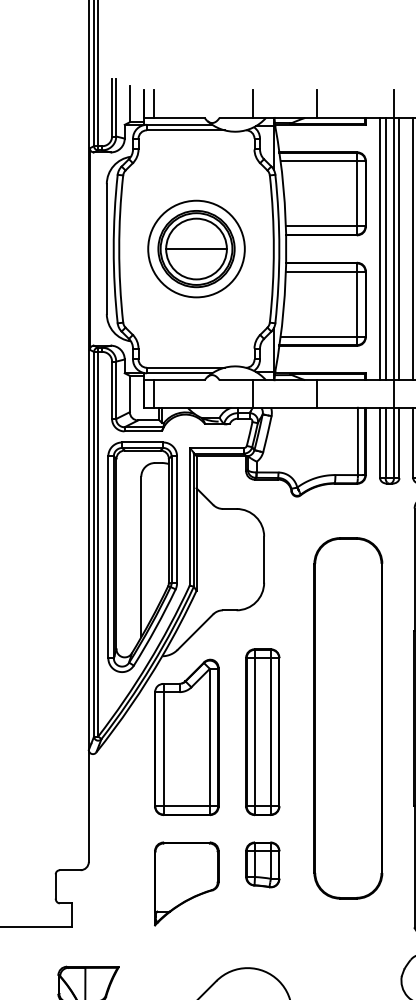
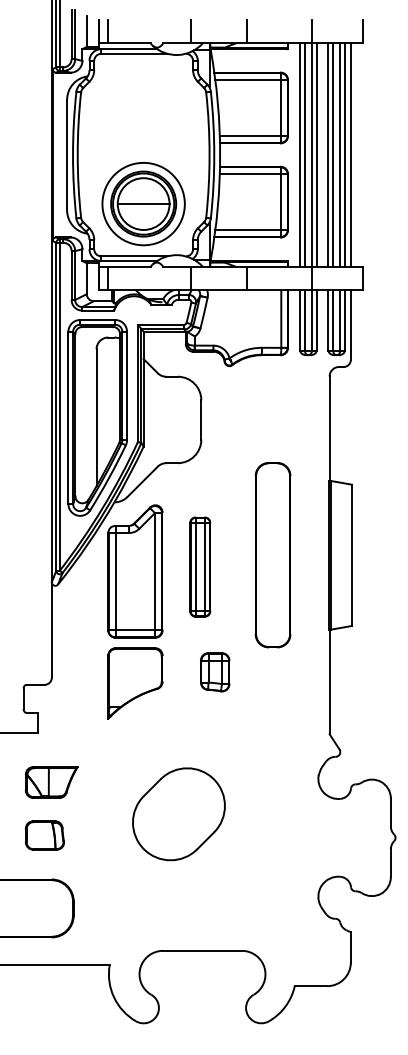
part: (196, 249) -> (143, 204), moved
part: (347, 717) -> (272, 554), size x0.6
part: (263, 731) -> (200, 566), size x0.7
part: (263, 865) -> (215, 672), moved
part: (186, 883) -> (135, 683), moved

